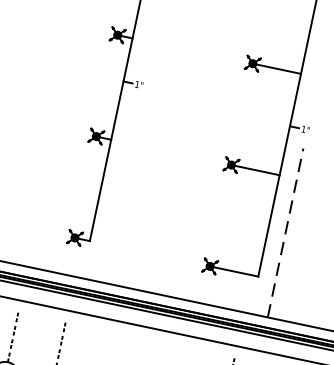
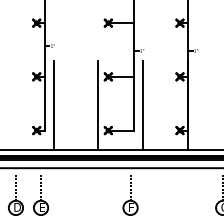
line: (116, 197) -> (53, 105), added
line: (201, 215) -> (98, 105), added
line: (286, 233) -> (143, 105), dashed -> solid

